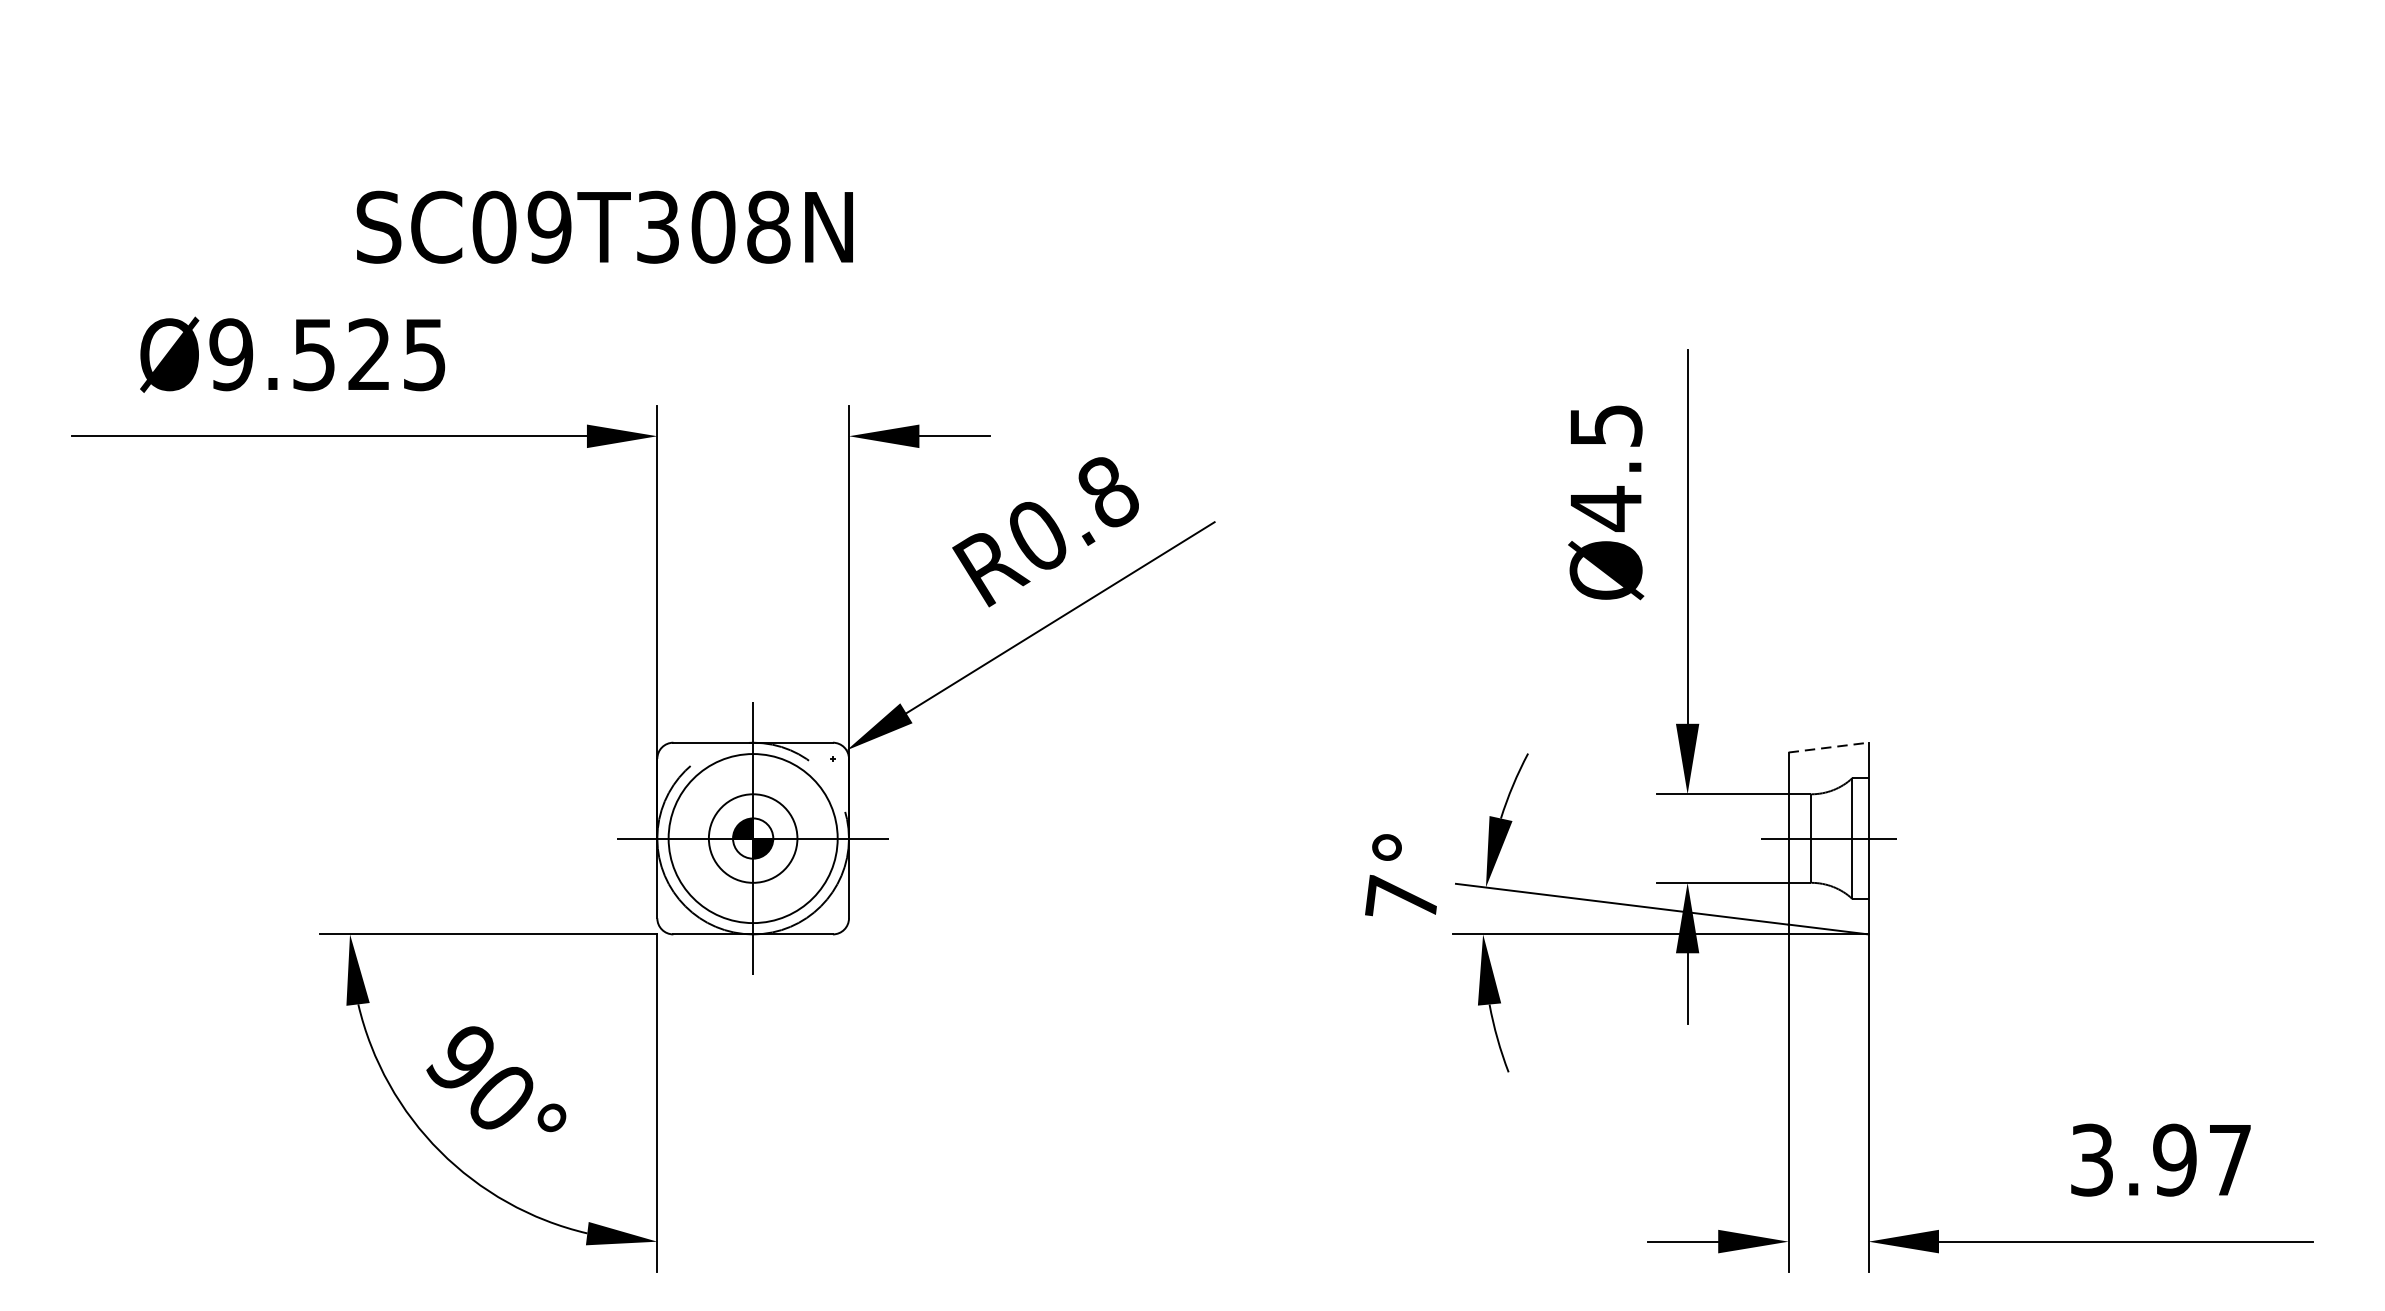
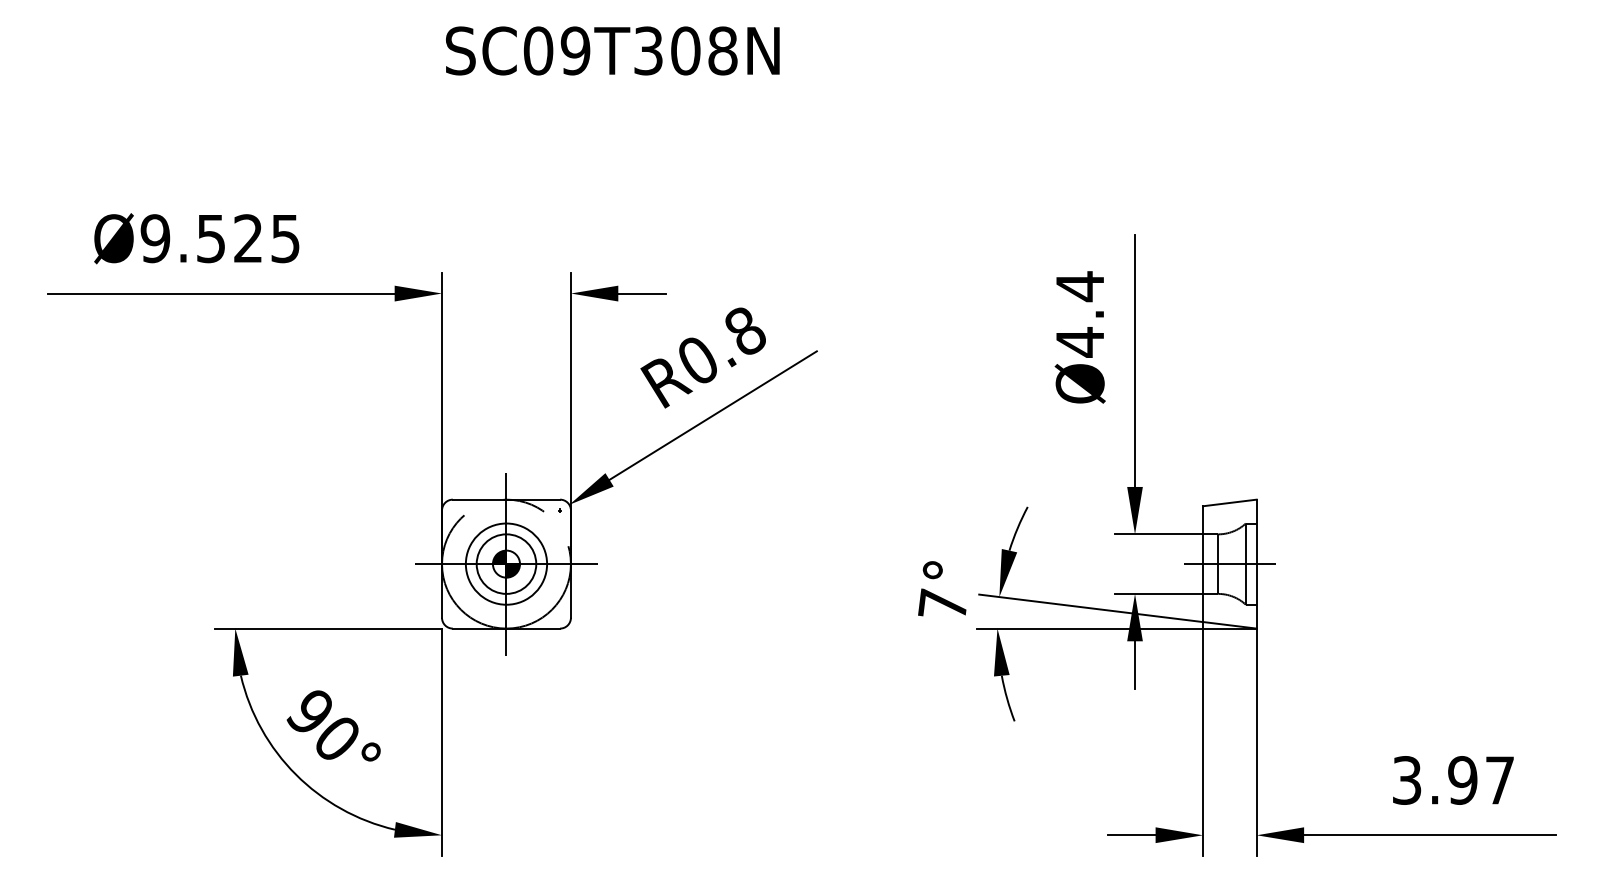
text: (604, 226) -> (612, 50), moved
text: (1606, 425) -> (1080, 286), Ø4.5 -> Ø4.4
line: (1829, 746) -> (1230, 502), dashed -> solid
circle: (753, 837) -> (506, 563), size x0.71

